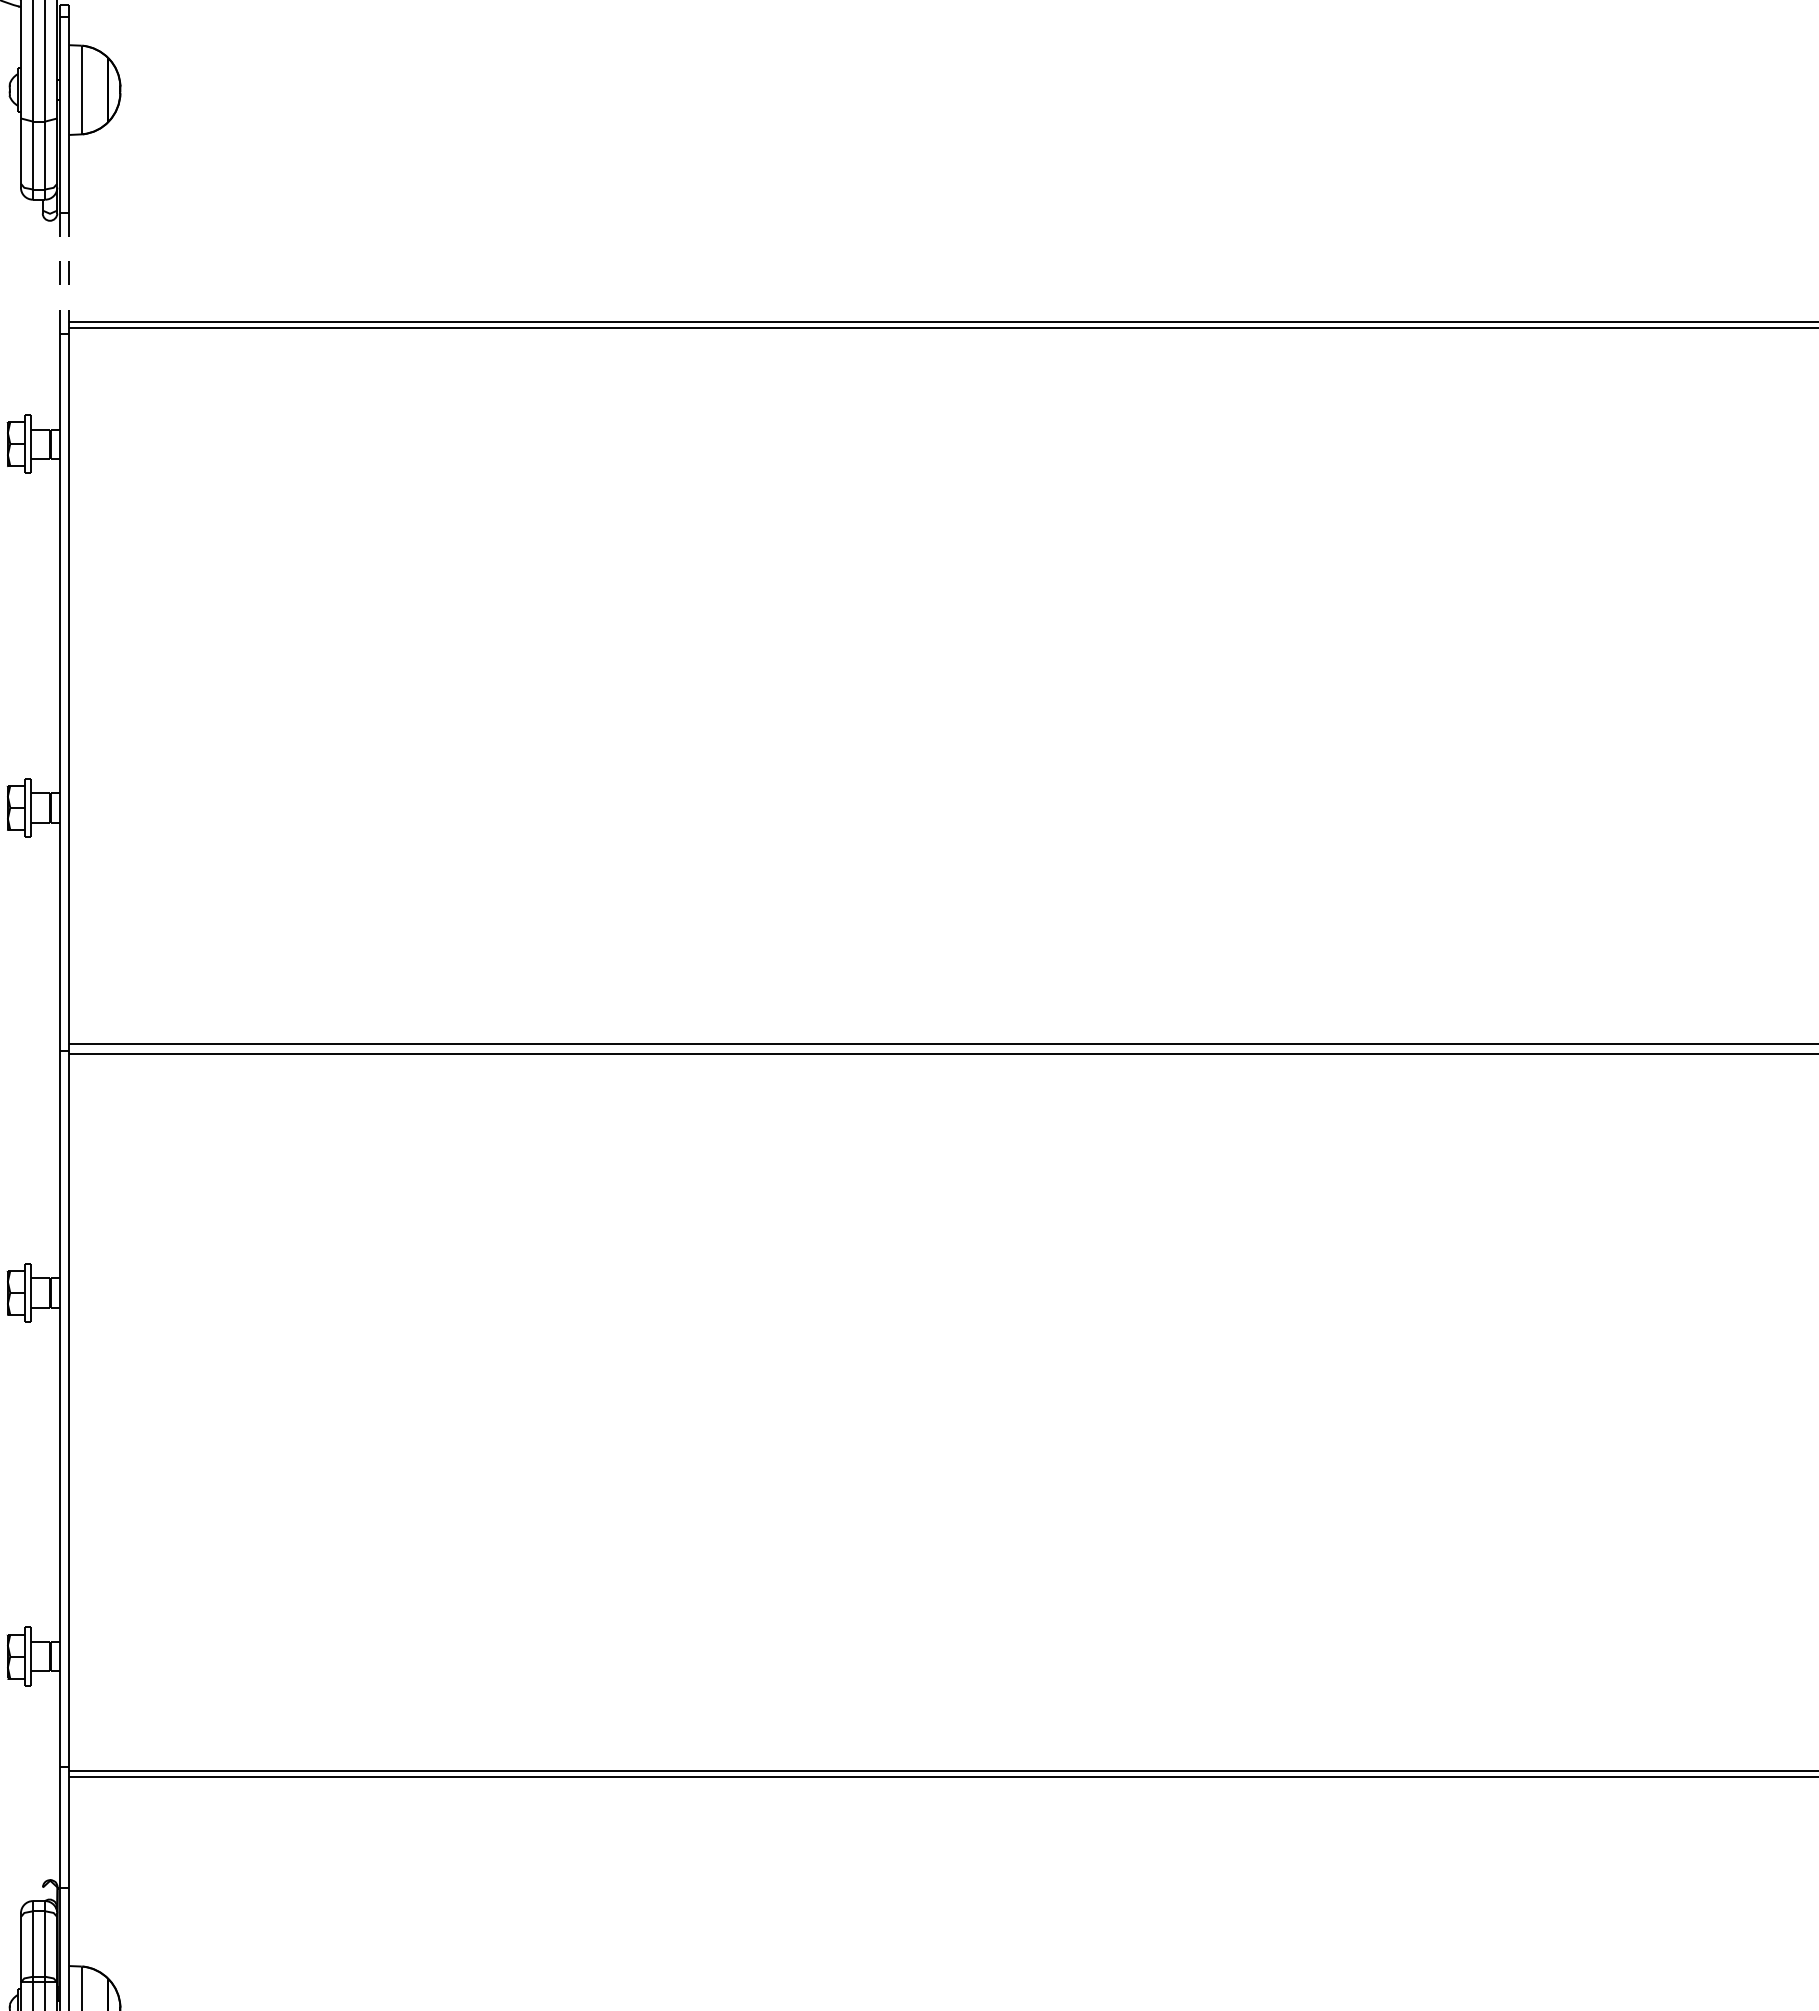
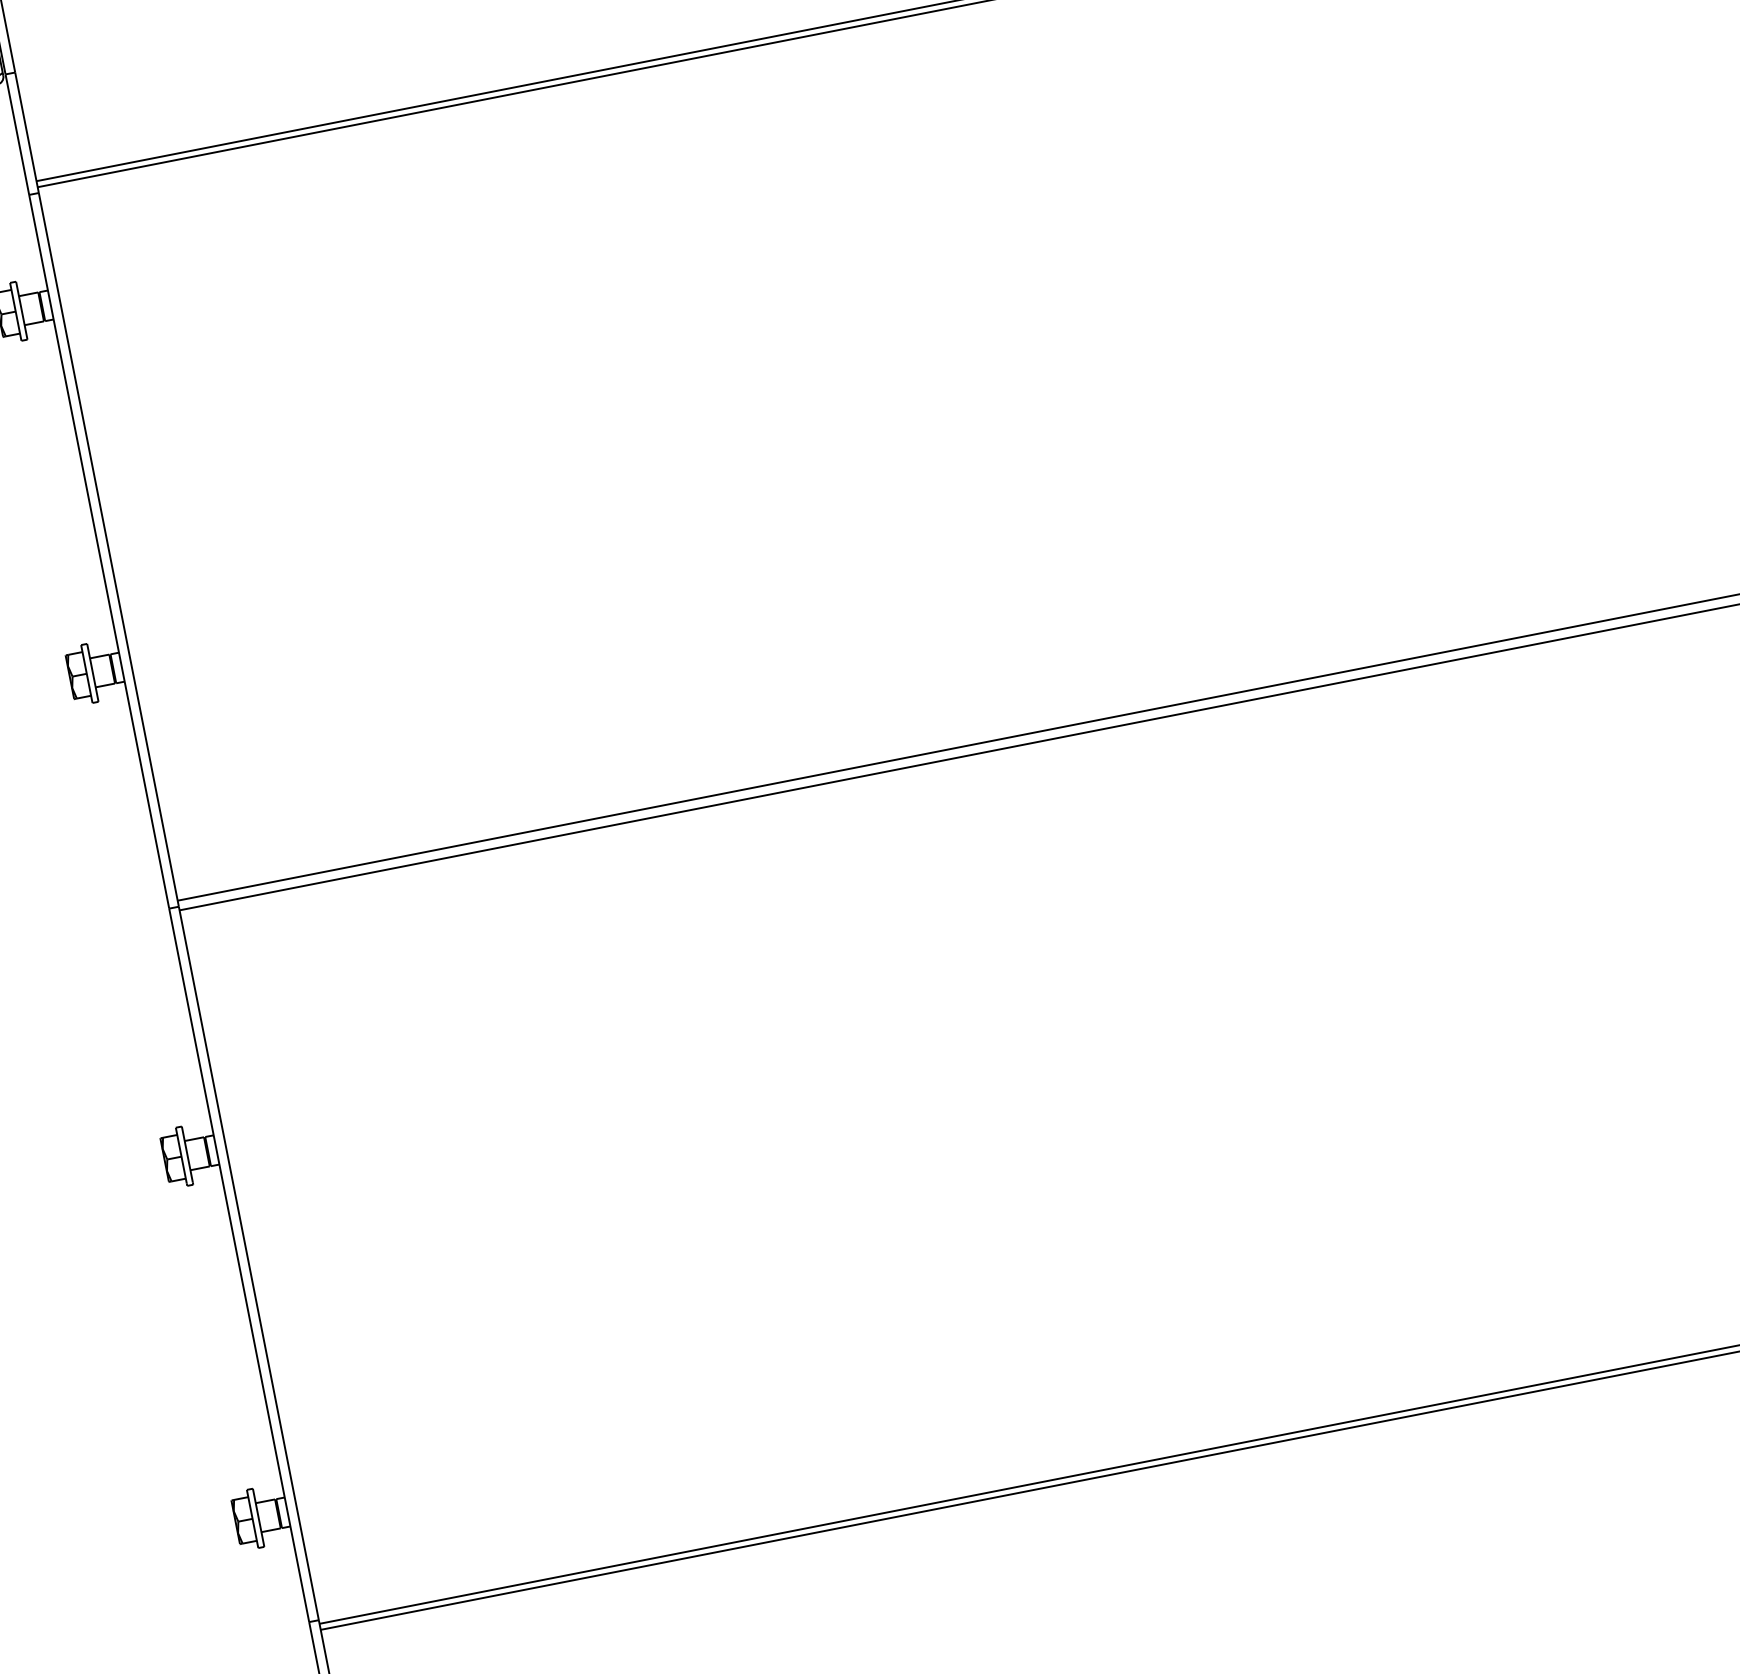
line: (59, 274) -> (17, 136), dashed -> solid
line: (69, 274) -> (27, 134), dashed -> solid

